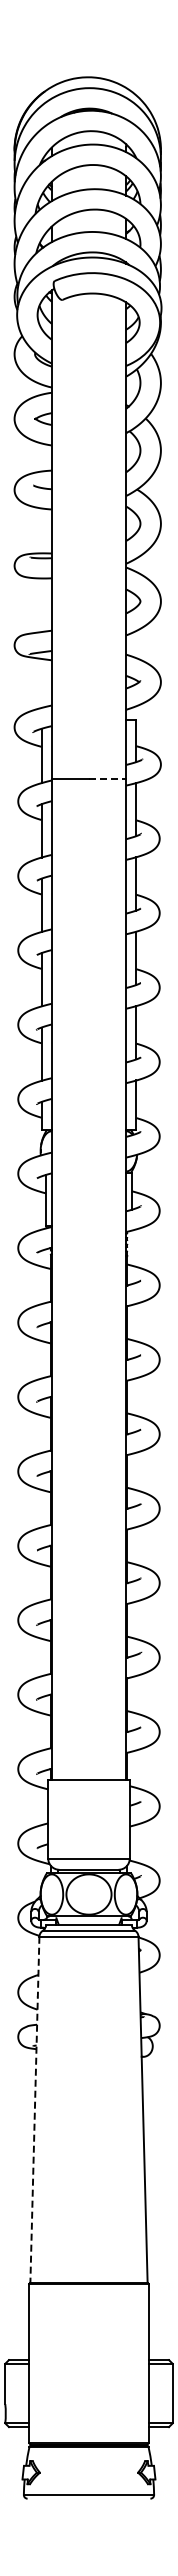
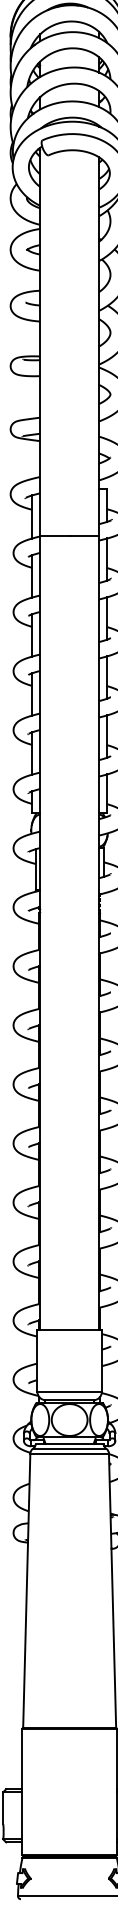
line: (107, 779) -> (84, 535), dashed -> solid
line: (34, 2110) -> (26, 1591), dashed -> solid

